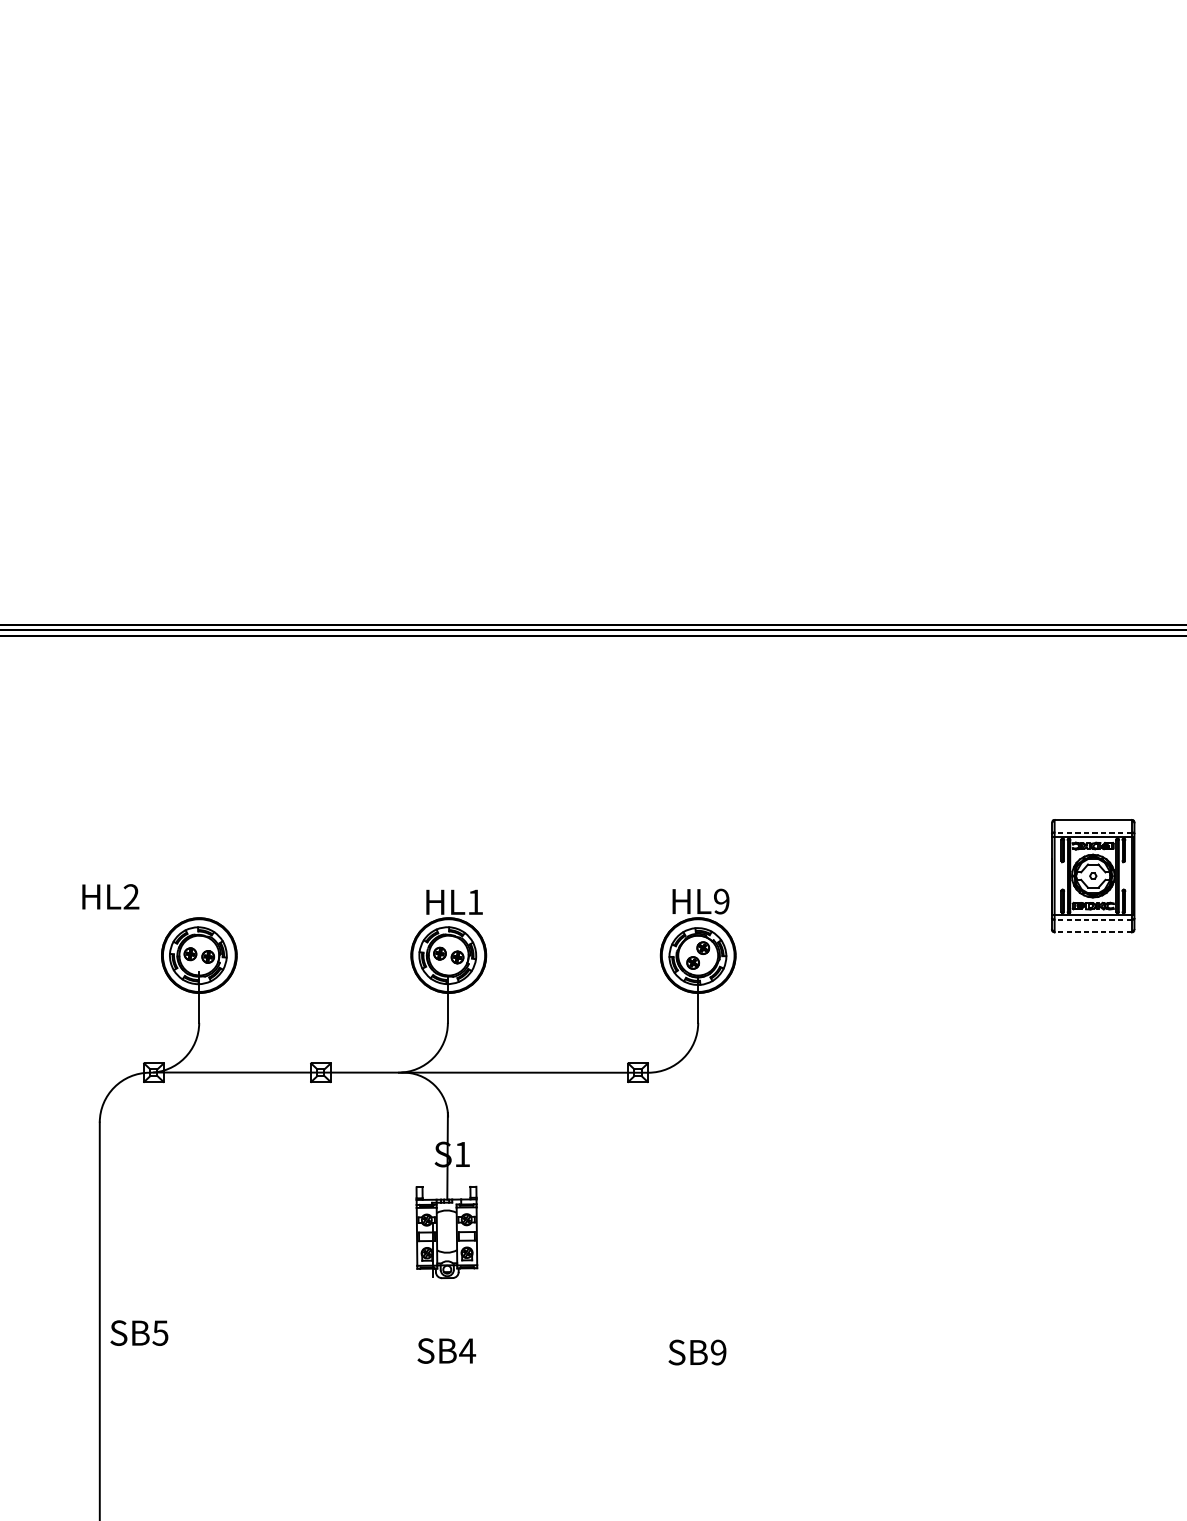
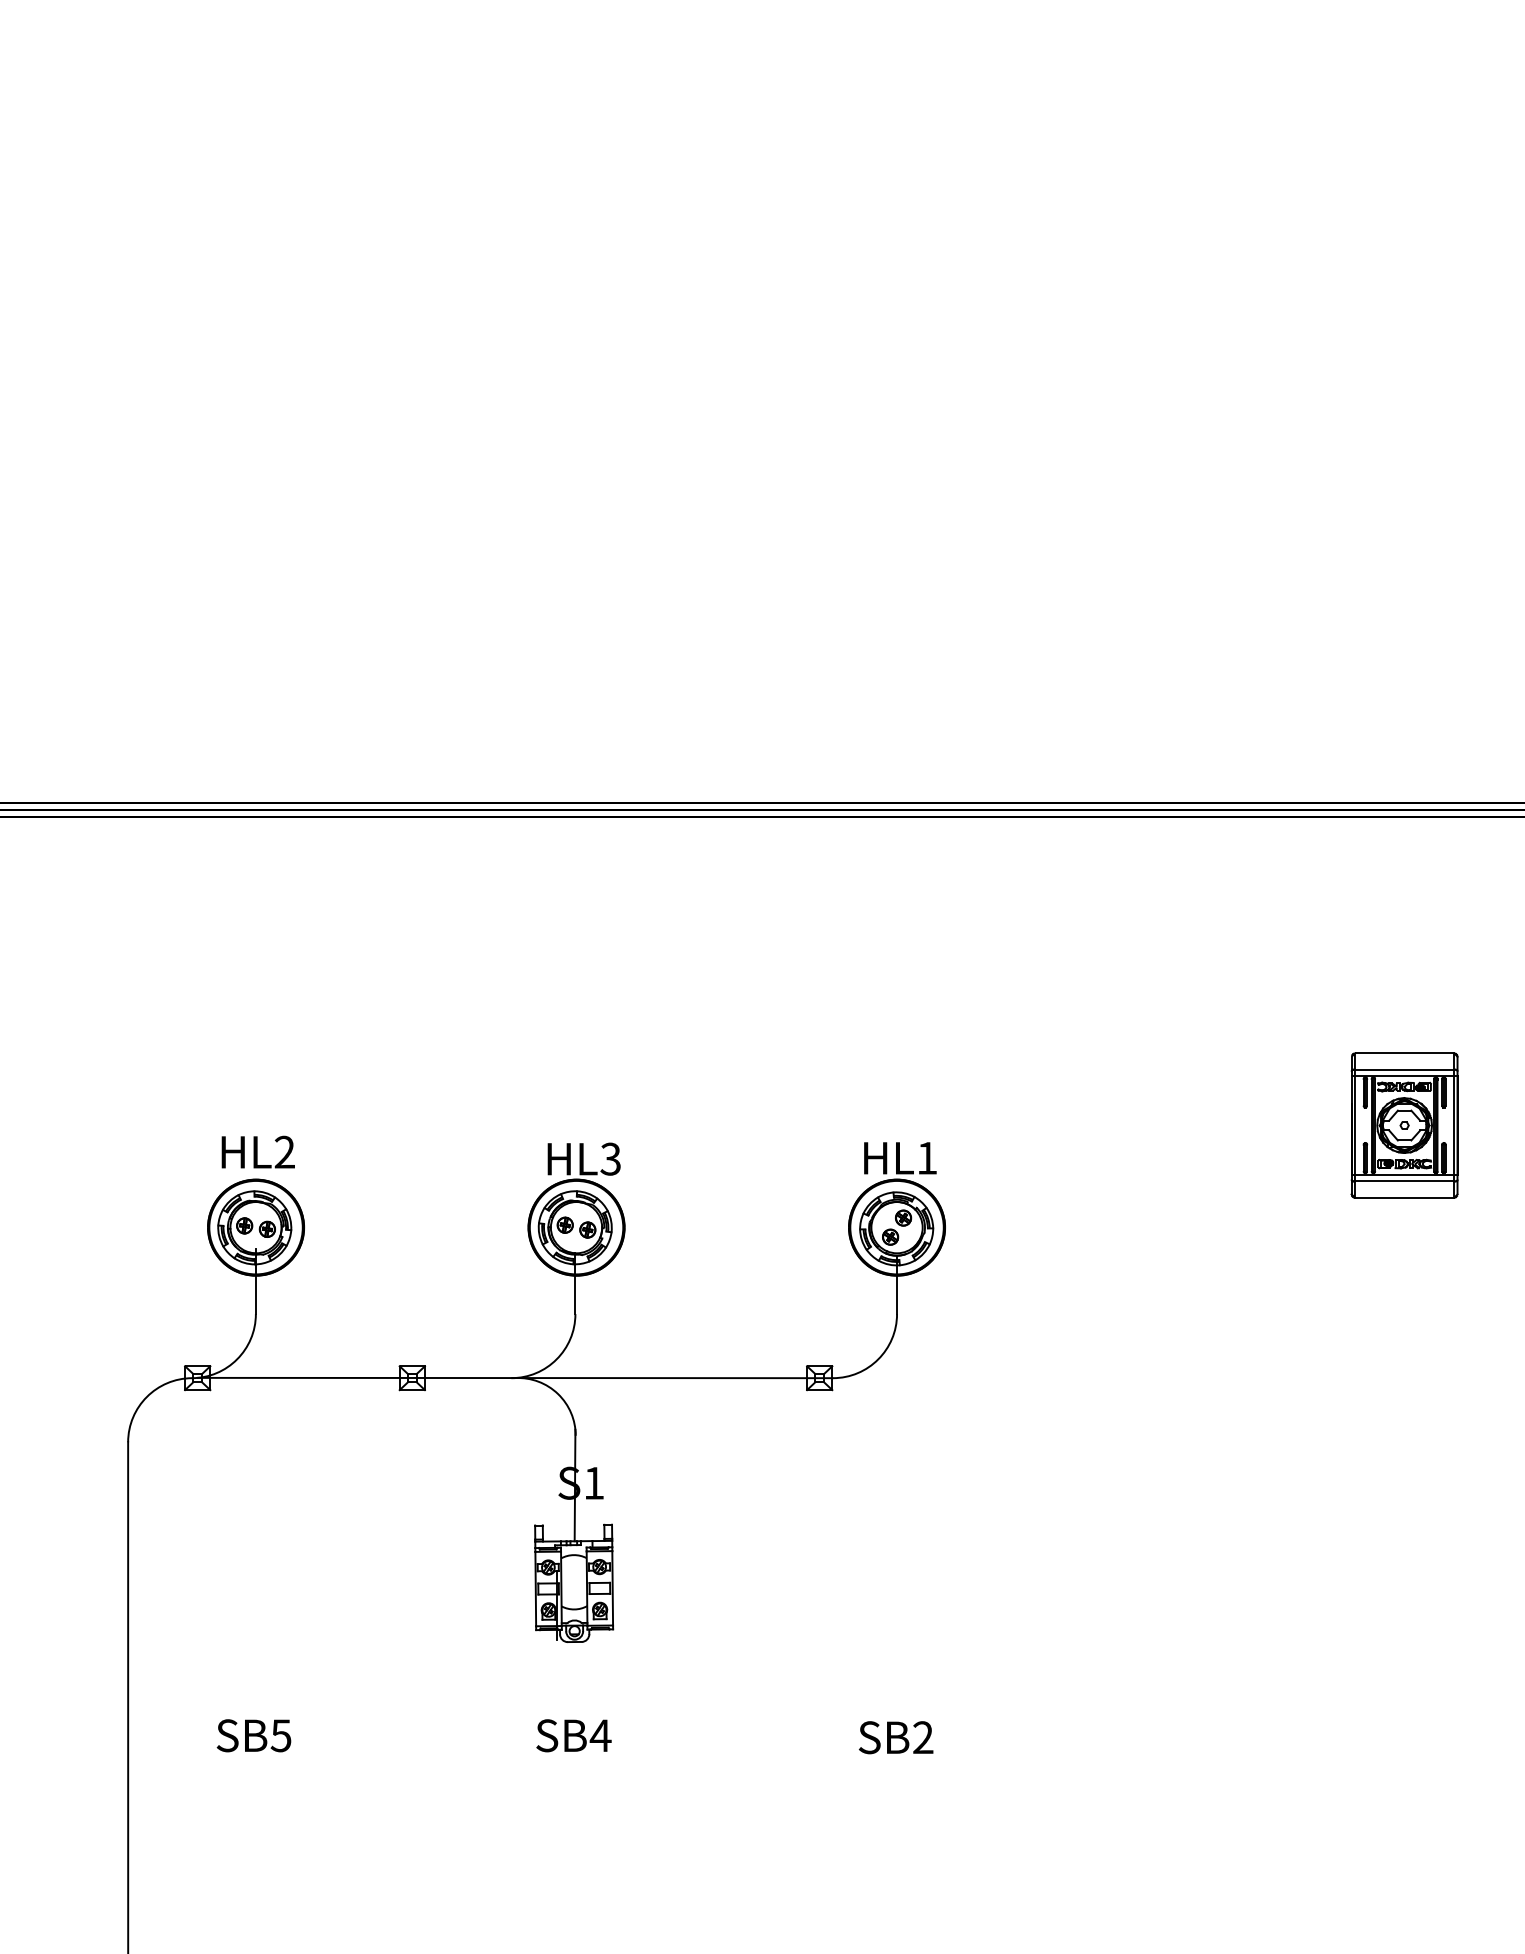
line: (1093, 832) -> (1404, 1069), dashed -> solid
text: (110, 896) -> (257, 1151), moved
text: (721, 900) -> (927, 1157), L9 -> L1
text: (475, 901) -> (610, 1158), L1 -> L3
line: (1093, 919) -> (1404, 1181), dashed -> solid
line: (1093, 932) -> (1404, 1197), dashed -> solid
text: (138, 1332) -> (253, 1735), moved
text: (718, 1352) -> (923, 1737), SB9 -> SB2

